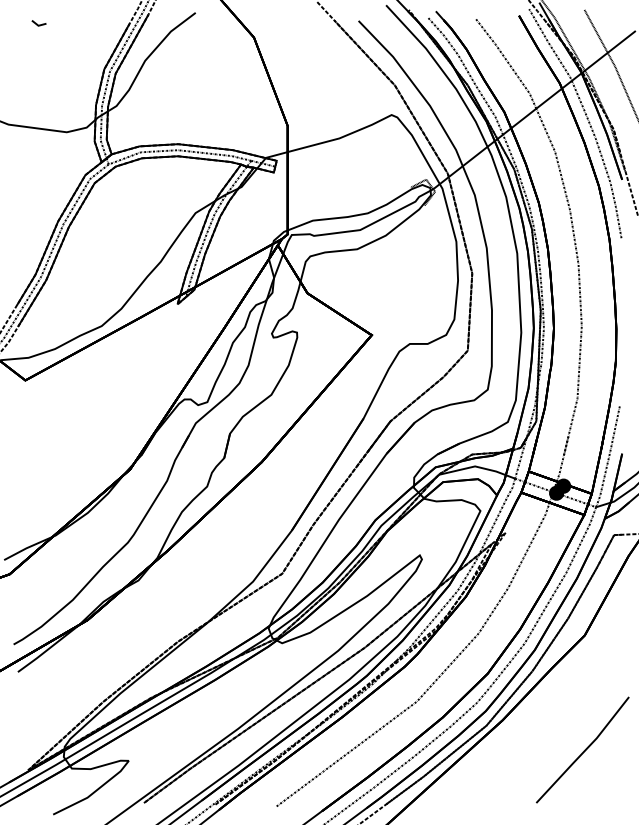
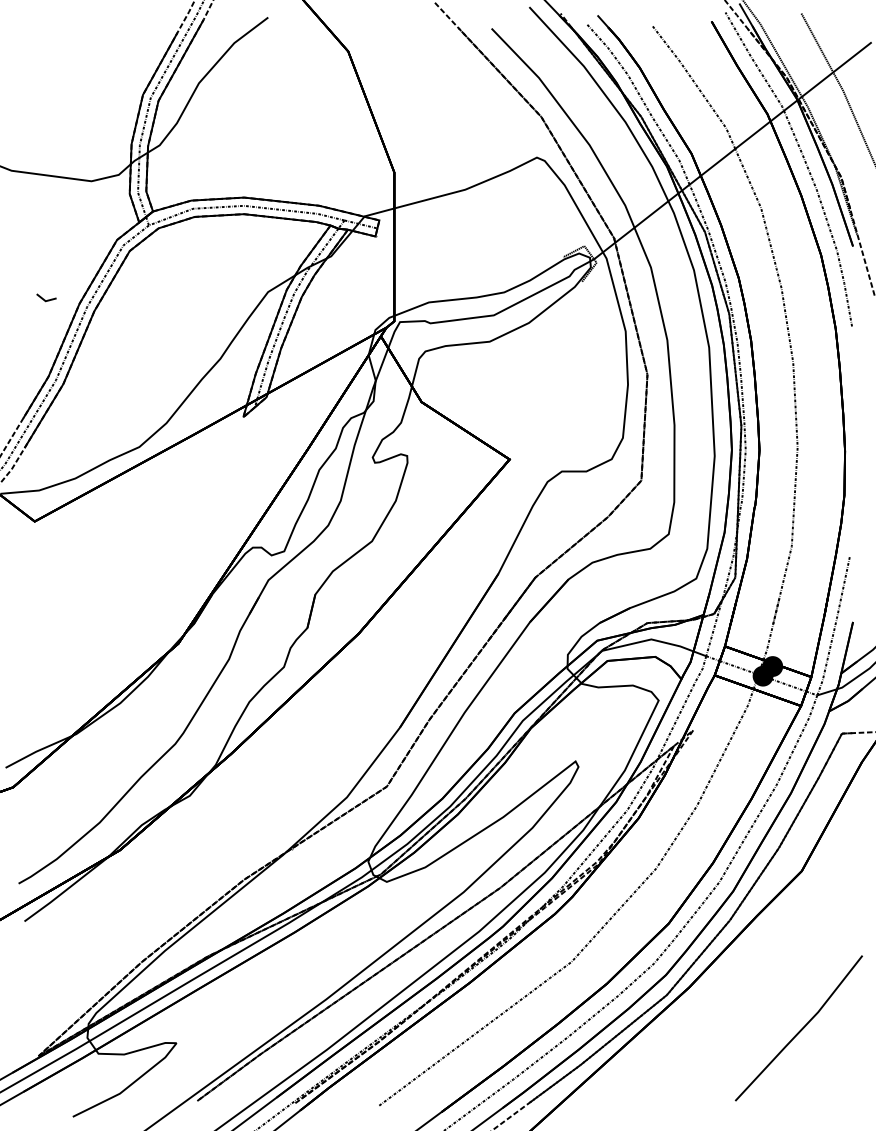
line: (38, 24) -> (45, 299), moved

